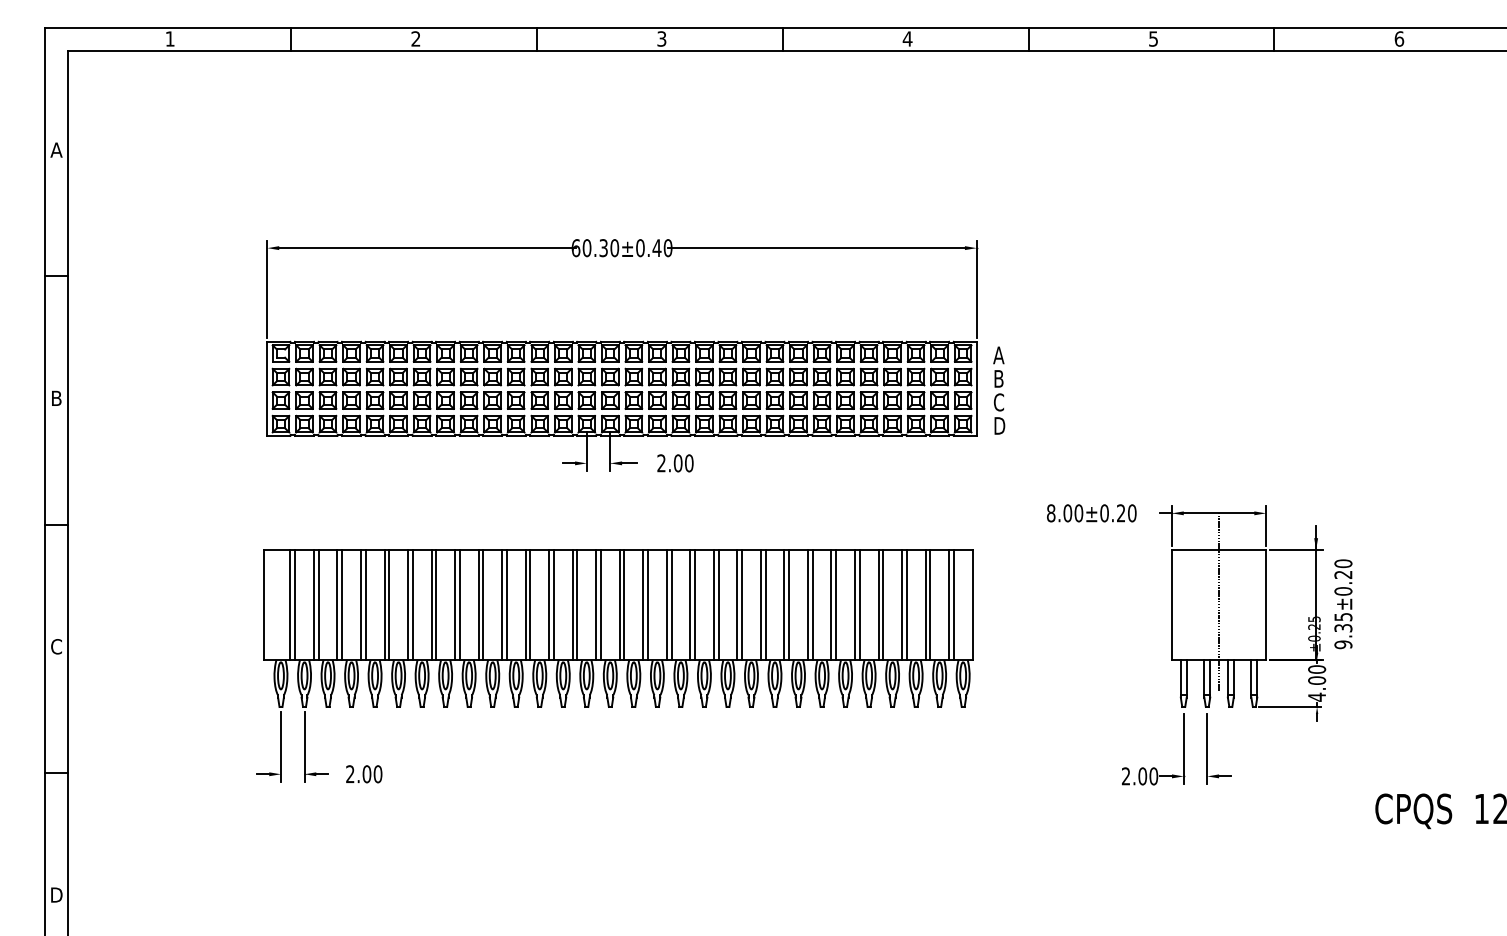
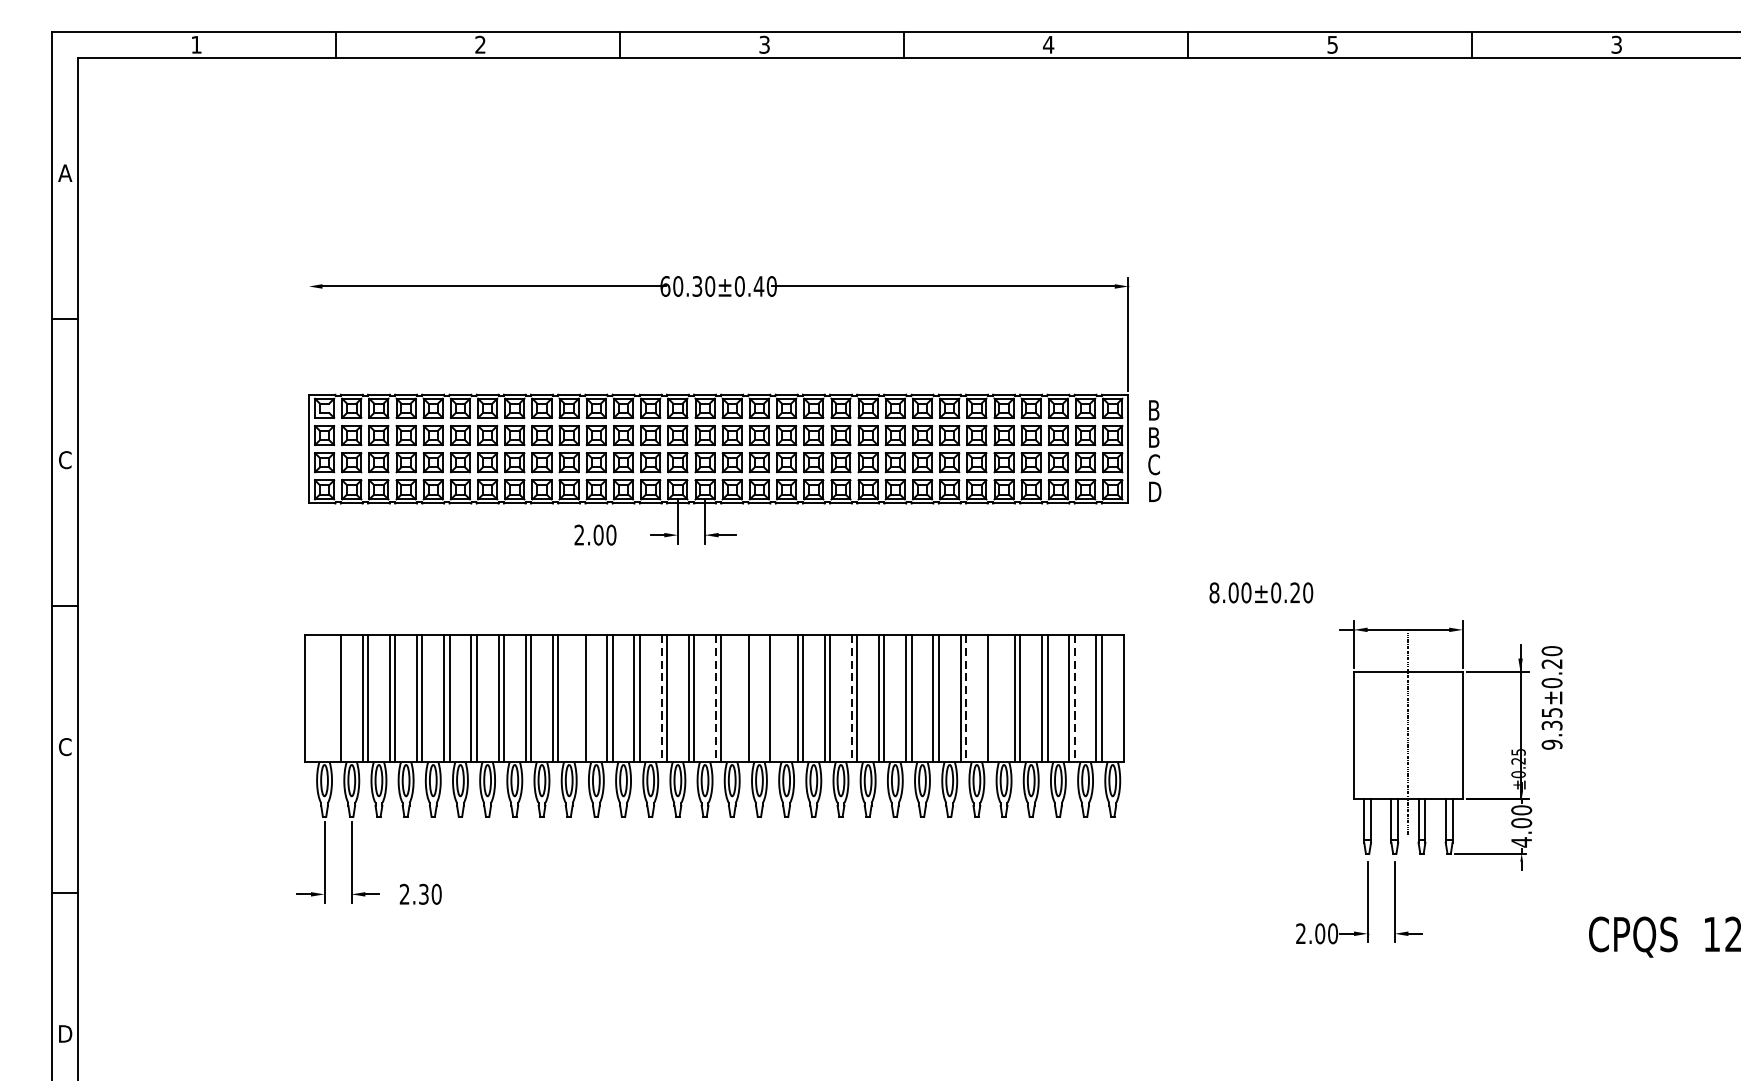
text: (1399, 38) -> (1616, 44), 6 -> 3
line: (267, 289) -> (308, 334), removed
text: (998, 355) -> (1153, 410), A -> B
text: (56, 398) -> (65, 460), B -> C
text: (675, 463) -> (595, 535), moved
line: (290, 604) -> (335, 698), removed
line: (502, 604) -> (580, 698), removed
line: (572, 604) -> (661, 698), solid -> dashed
line: (619, 604) -> (715, 698), solid -> dashed
line: (643, 604) -> (743, 698), removed
line: (671, 604) -> (775, 698), removed
line: (737, 604) -> (852, 698), solid -> dashed
line: (836, 604) -> (966, 698), solid -> dashed
line: (859, 604) -> (992, 698), removed
line: (930, 604) -> (1075, 698), solid -> dashed
part: (1224, 645) -> (1414, 782), moved
text: (366, 774) -> (423, 894), 2.00 -> 2.30

